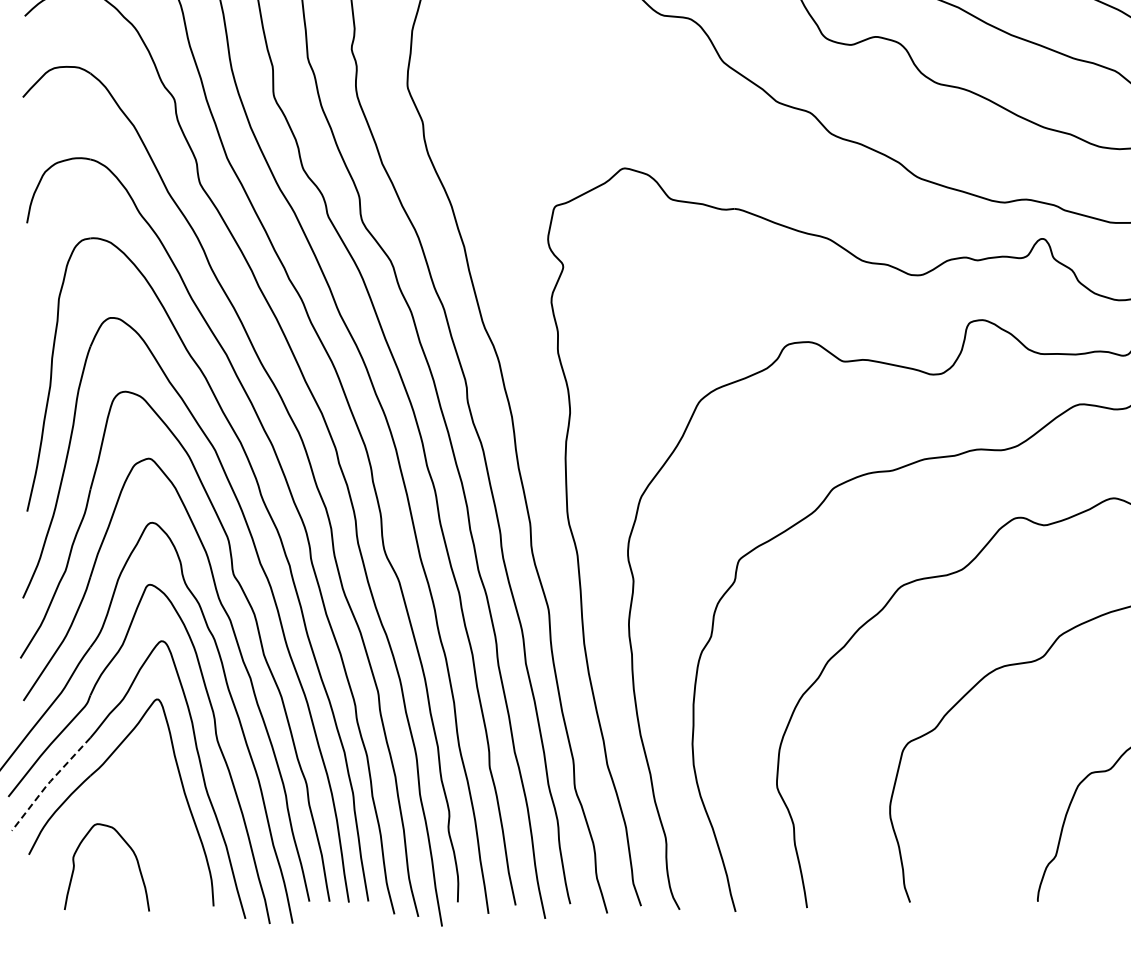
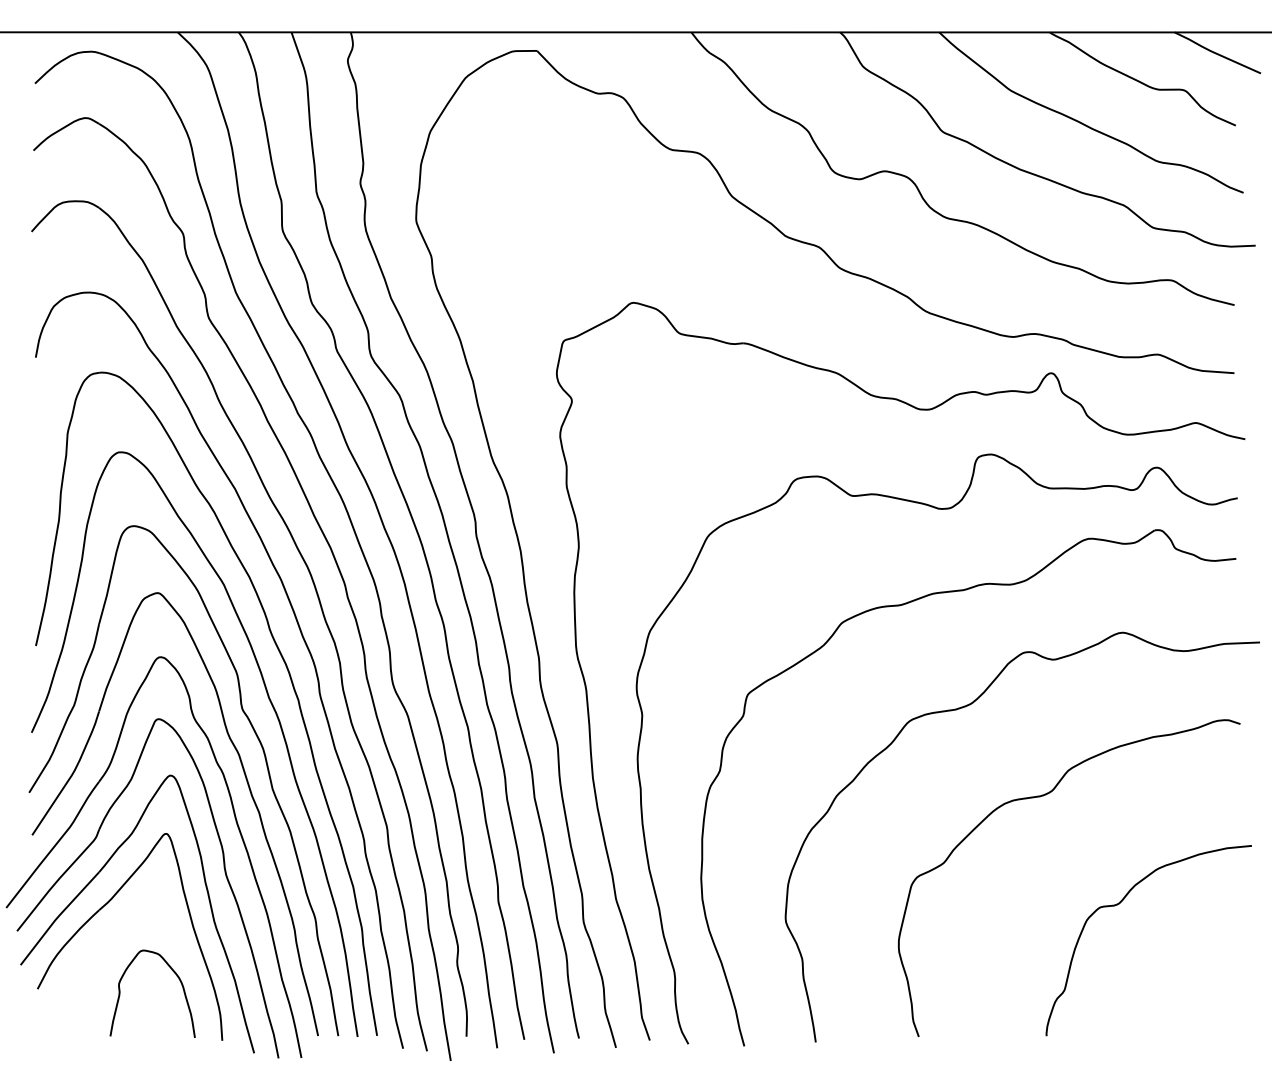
line: (49, 783) -> (58, 917), dashed -> solid
curve: (130, 850) -> (176, 976), moved

